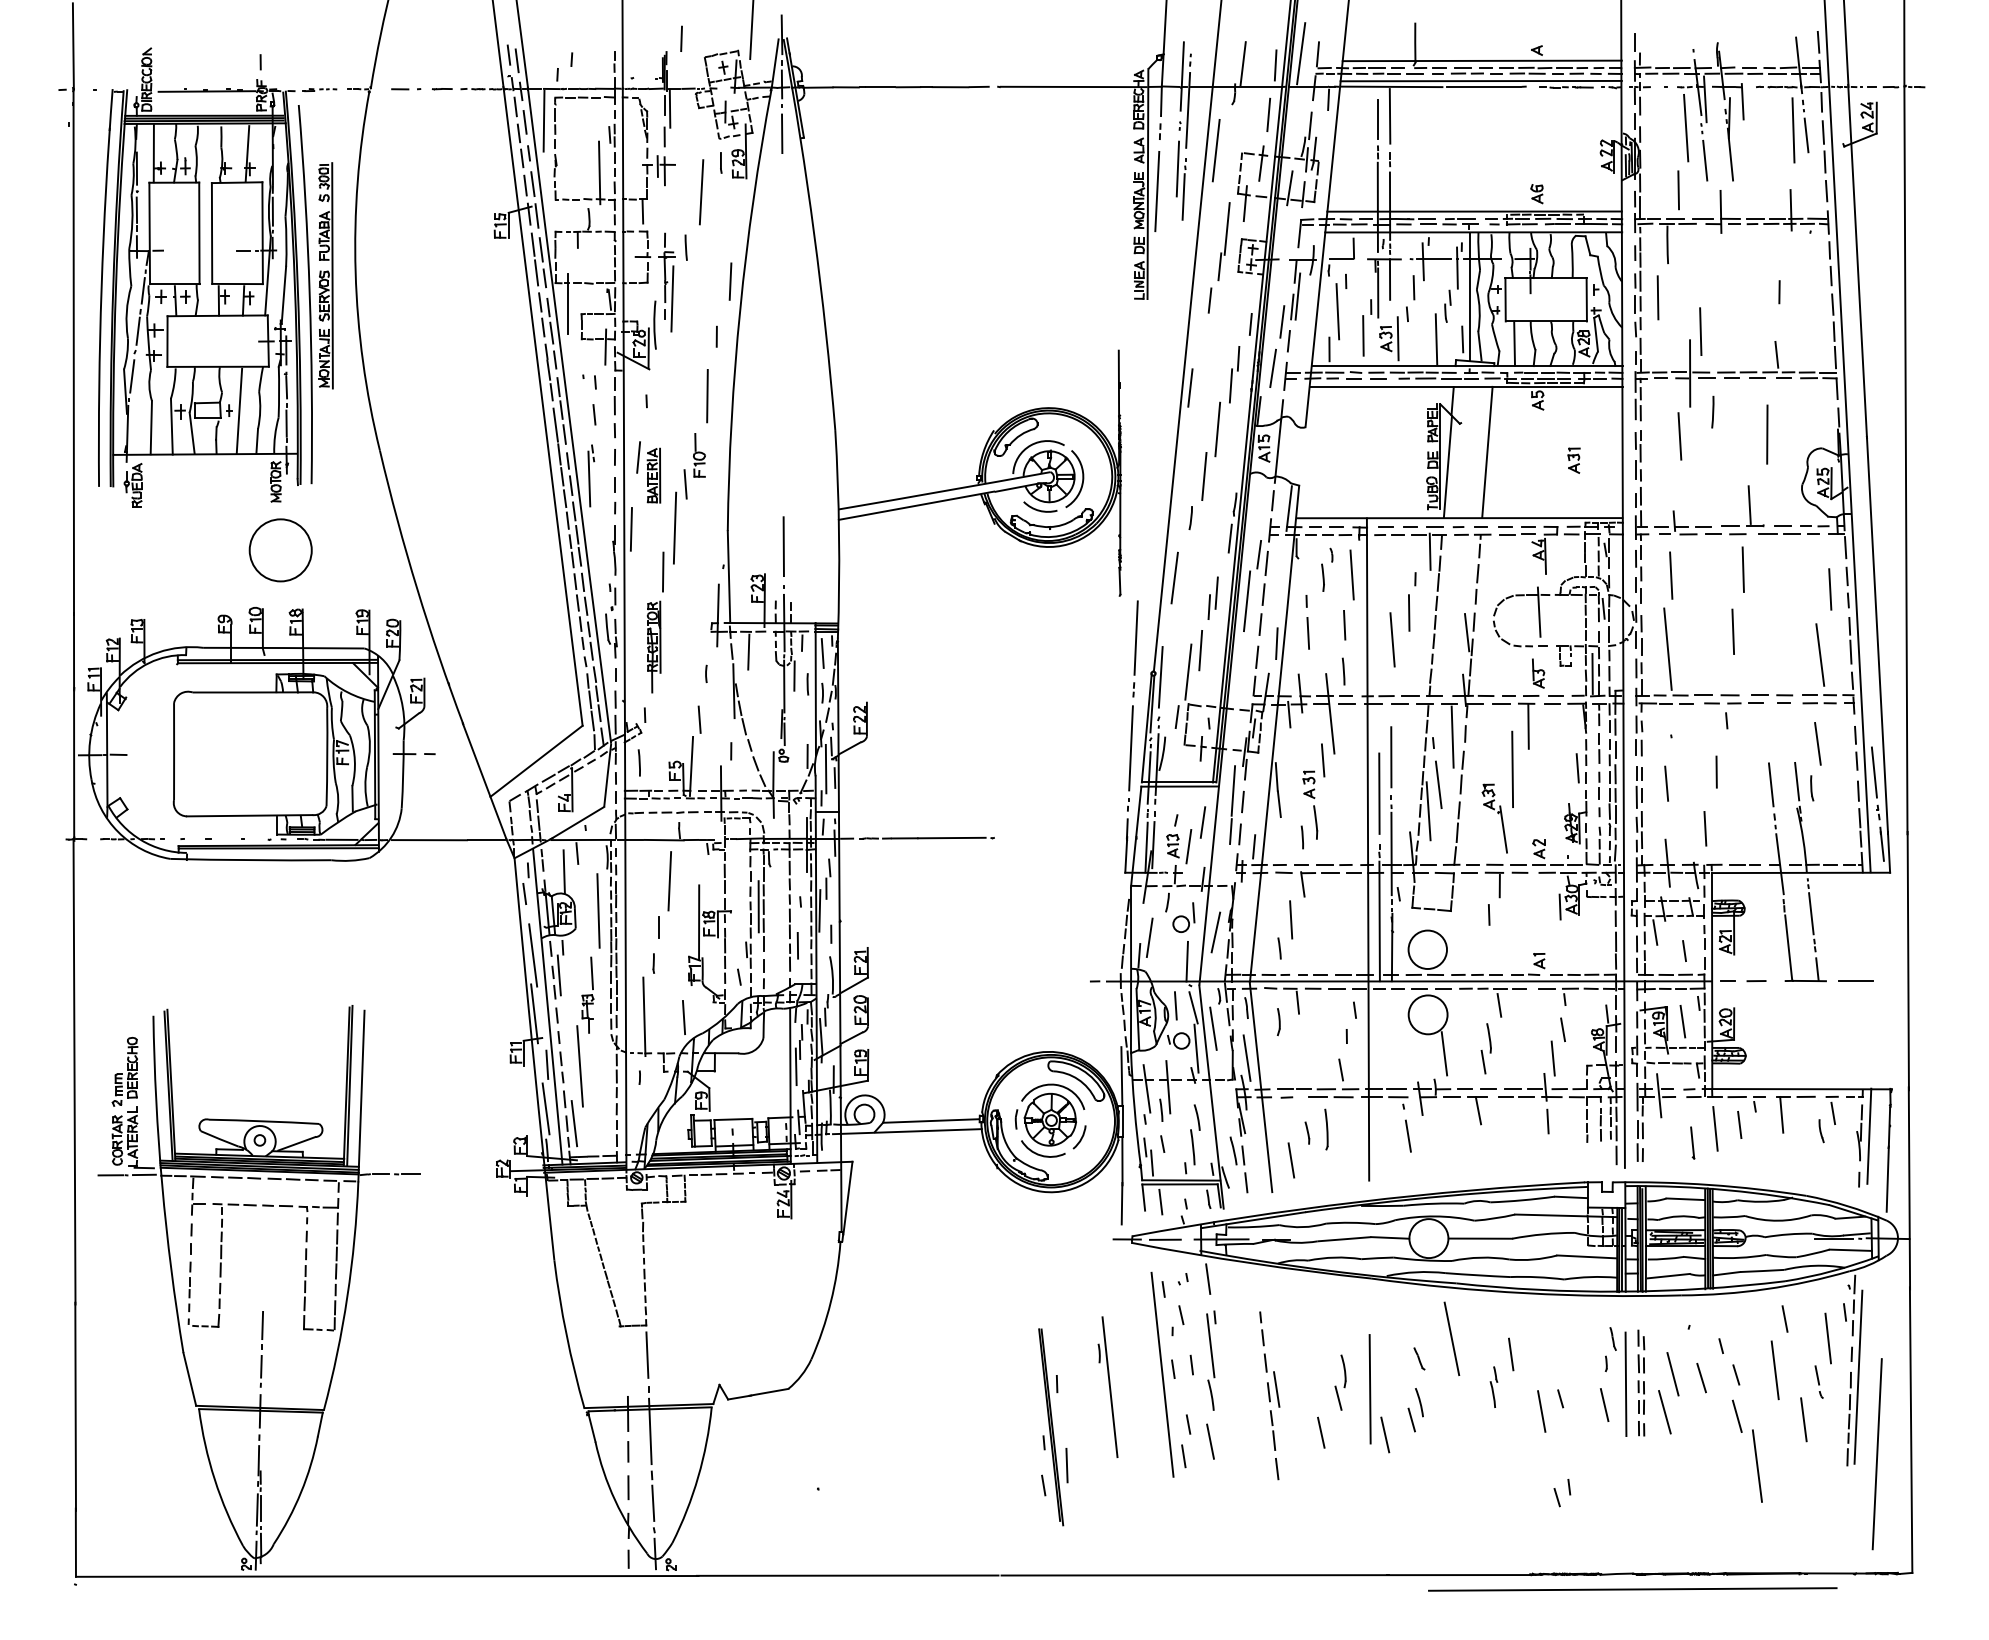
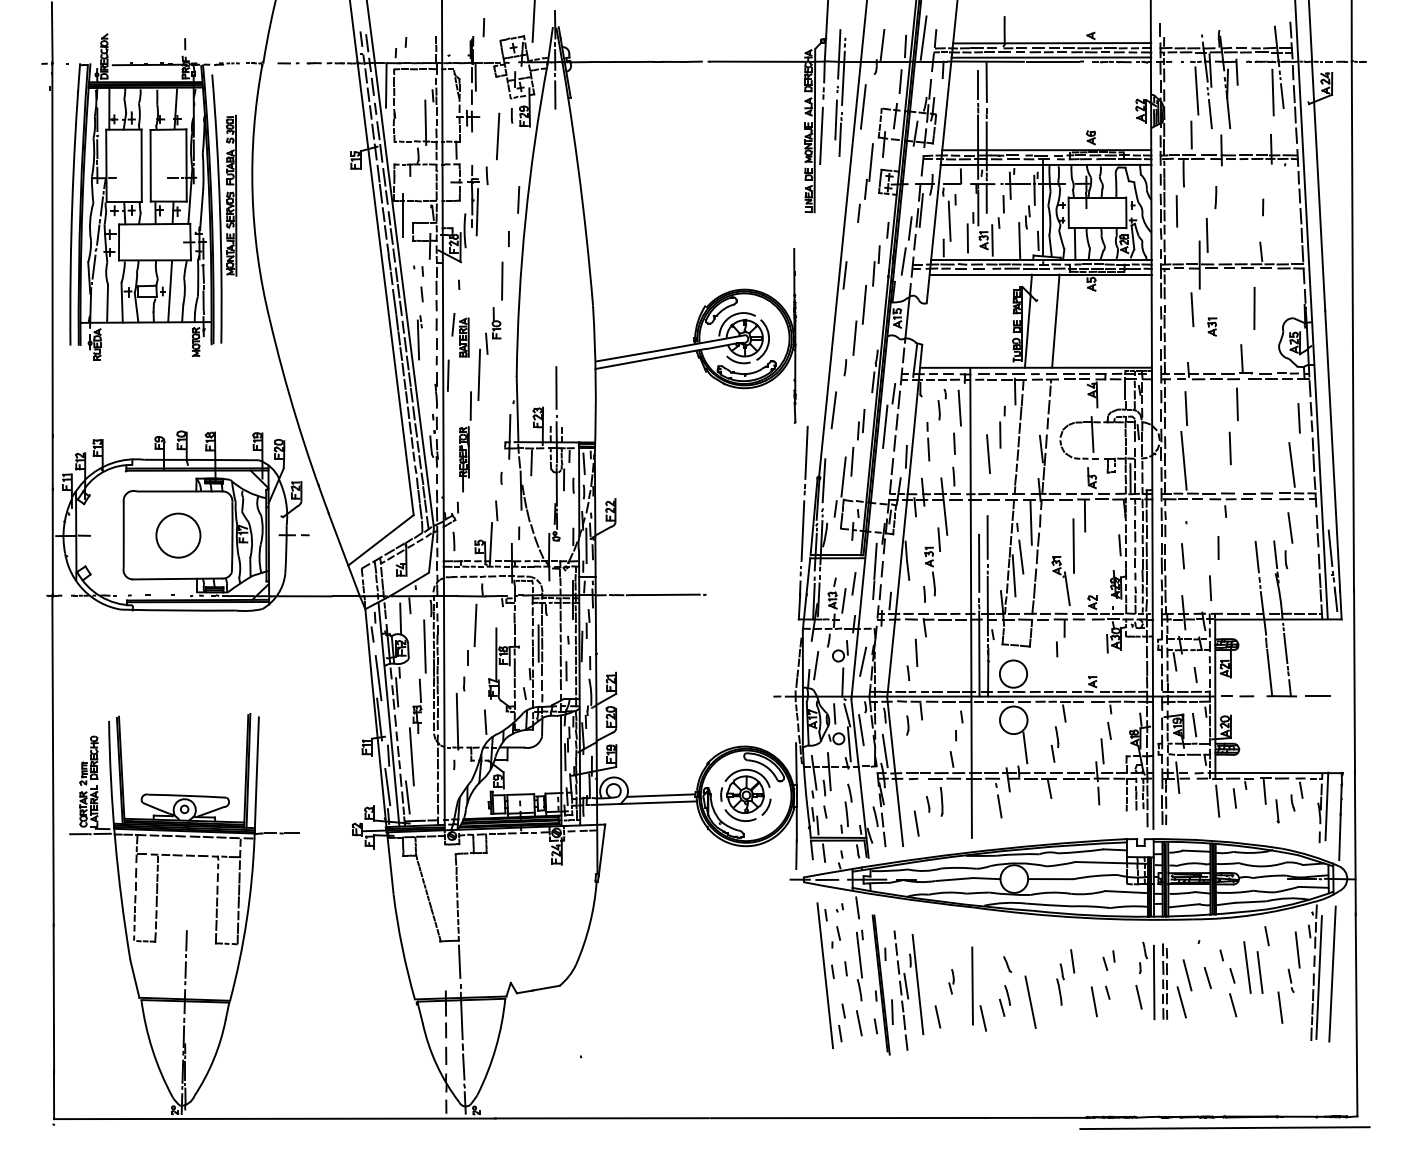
line: (1712, 412) -> (1215, 197), moved
part: (1574, 460) -> (1212, 326), moved
circle: (280, 550) -> (178, 535), moved
line: (1692, 1143) -> (1277, 811), moved
line: (1451, 1337) -> (1030, 1001), moved
part: (1340, 1382) -> (951, 981), size x0.62
part: (1107, 1387) -> (916, 984), moved
part: (1493, 1387) -> (1060, 984), size x1.43
part: (1052, 1426) -> (882, 984), moved
line: (1877, 1453) -> (1332, 973), moved
line: (1757, 1466) -> (1247, 967), moved
part: (1561, 1492) -> (1108, 960), moved
line: (1632, 1588) -> (1224, 1127), moved

